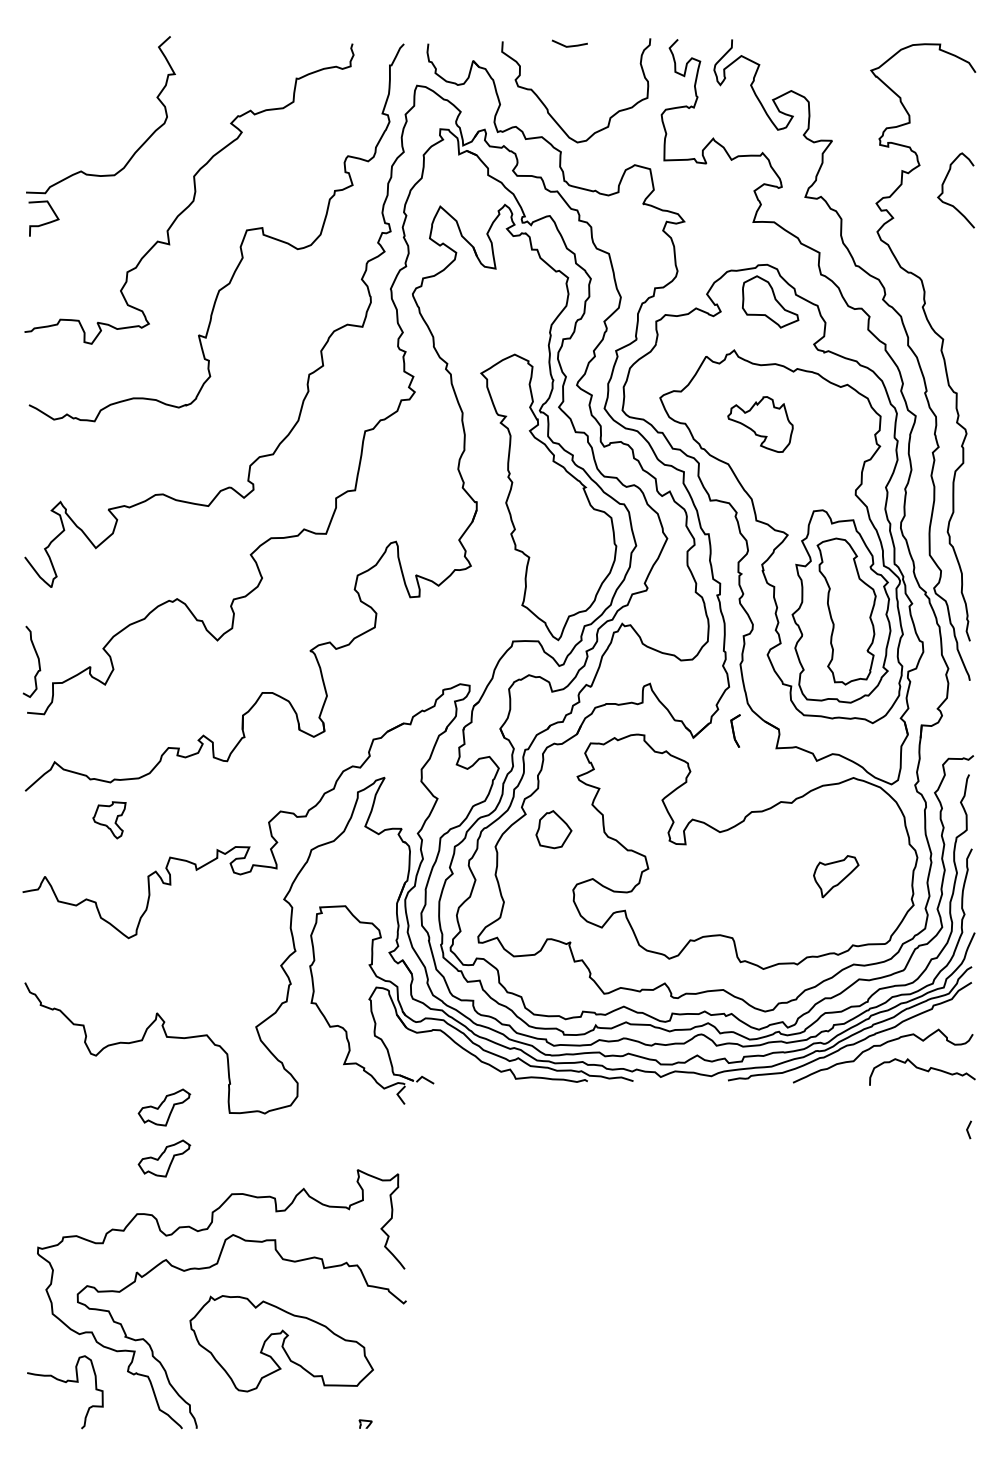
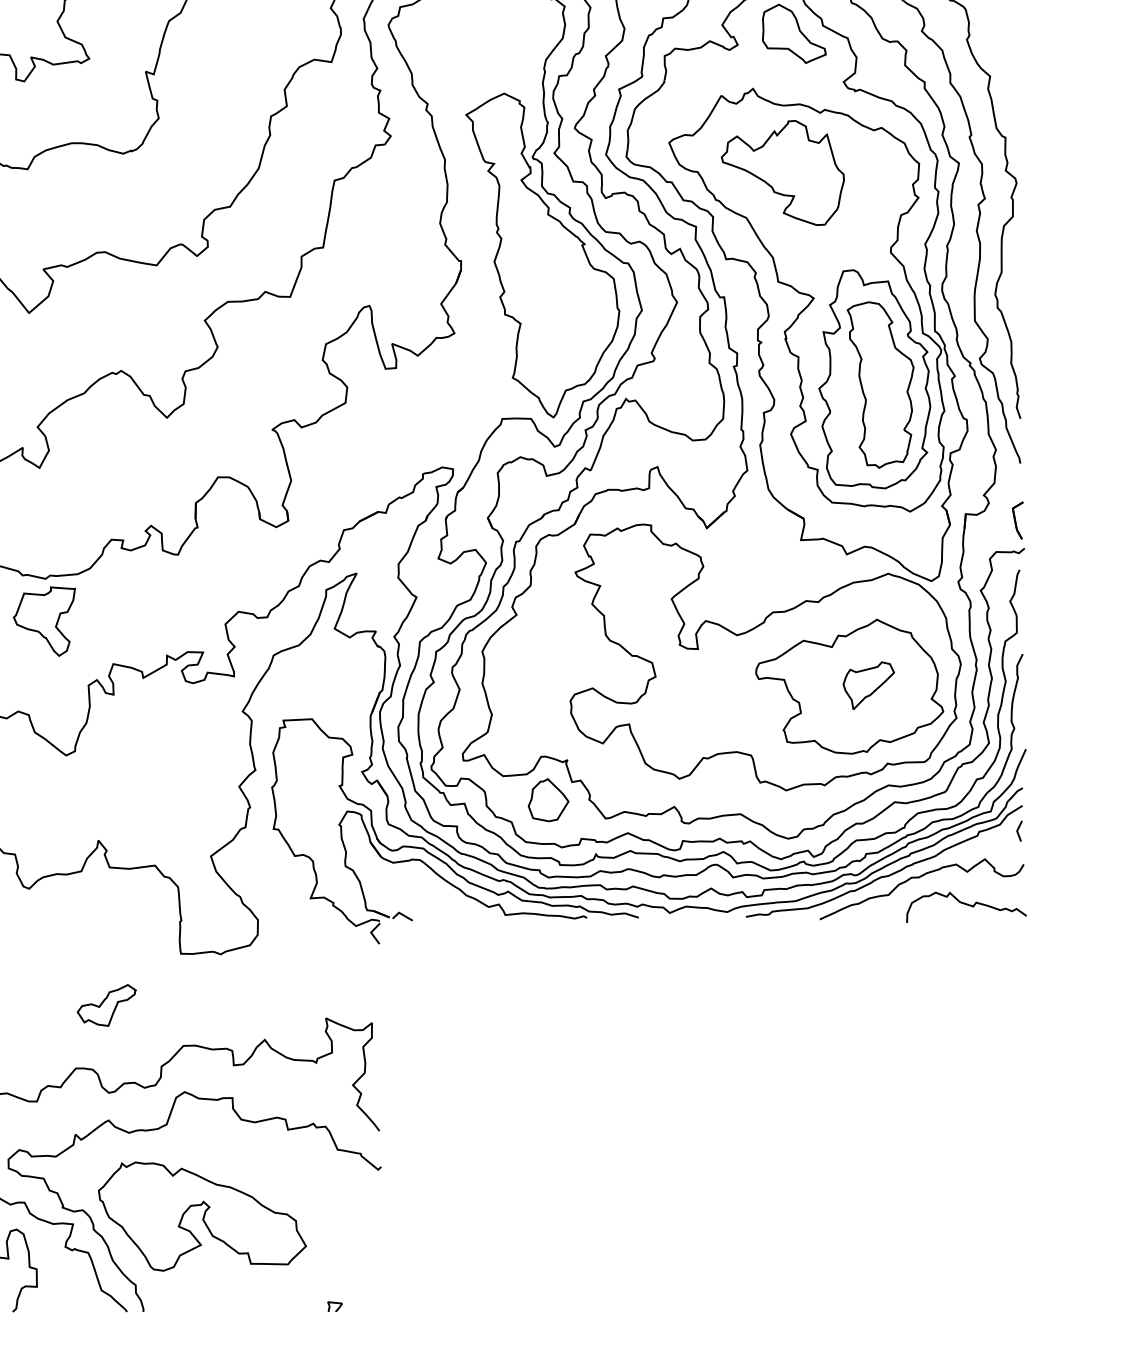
part: (760, 424) -> (782, 172), size x1.67
part: (735, 730) -> (1017, 519), moved
part: (109, 820) -> (44, 622), size x1.67
part: (553, 829) -> (548, 800), moved
part: (819, 877) -> (849, 686), added
part: (164, 1107) -> (106, 947), removed
line: (968, 1129) -> (1018, 830), moved
part: (281, 1343) -> (202, 1216), moved

